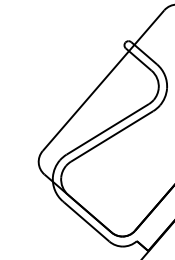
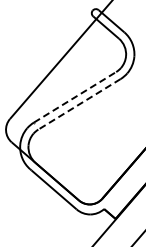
line: (107, 129) -> (74, 97), solid -> dashed
line: (111, 136) -> (78, 104), solid -> dashed

